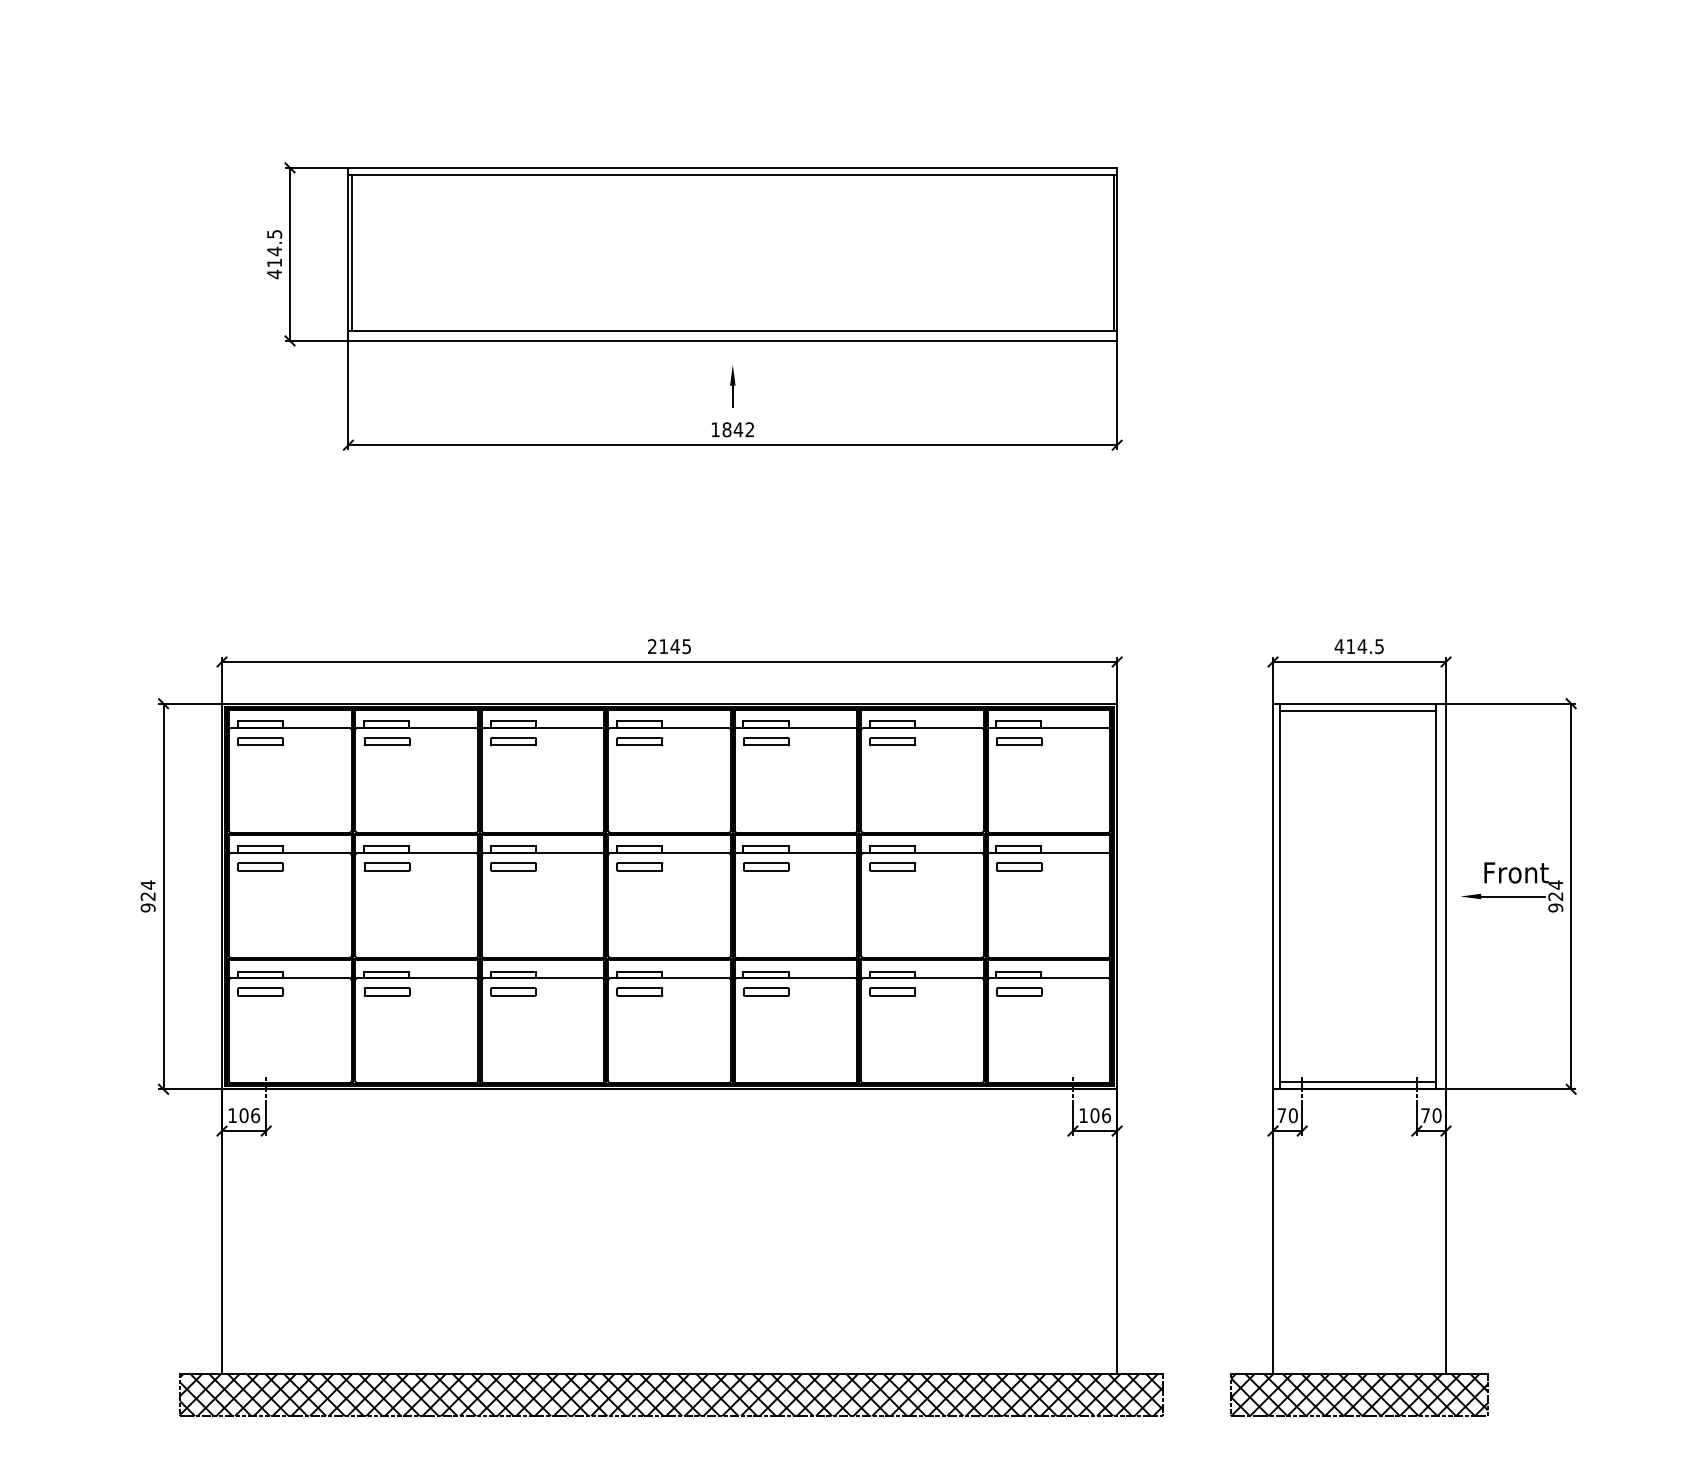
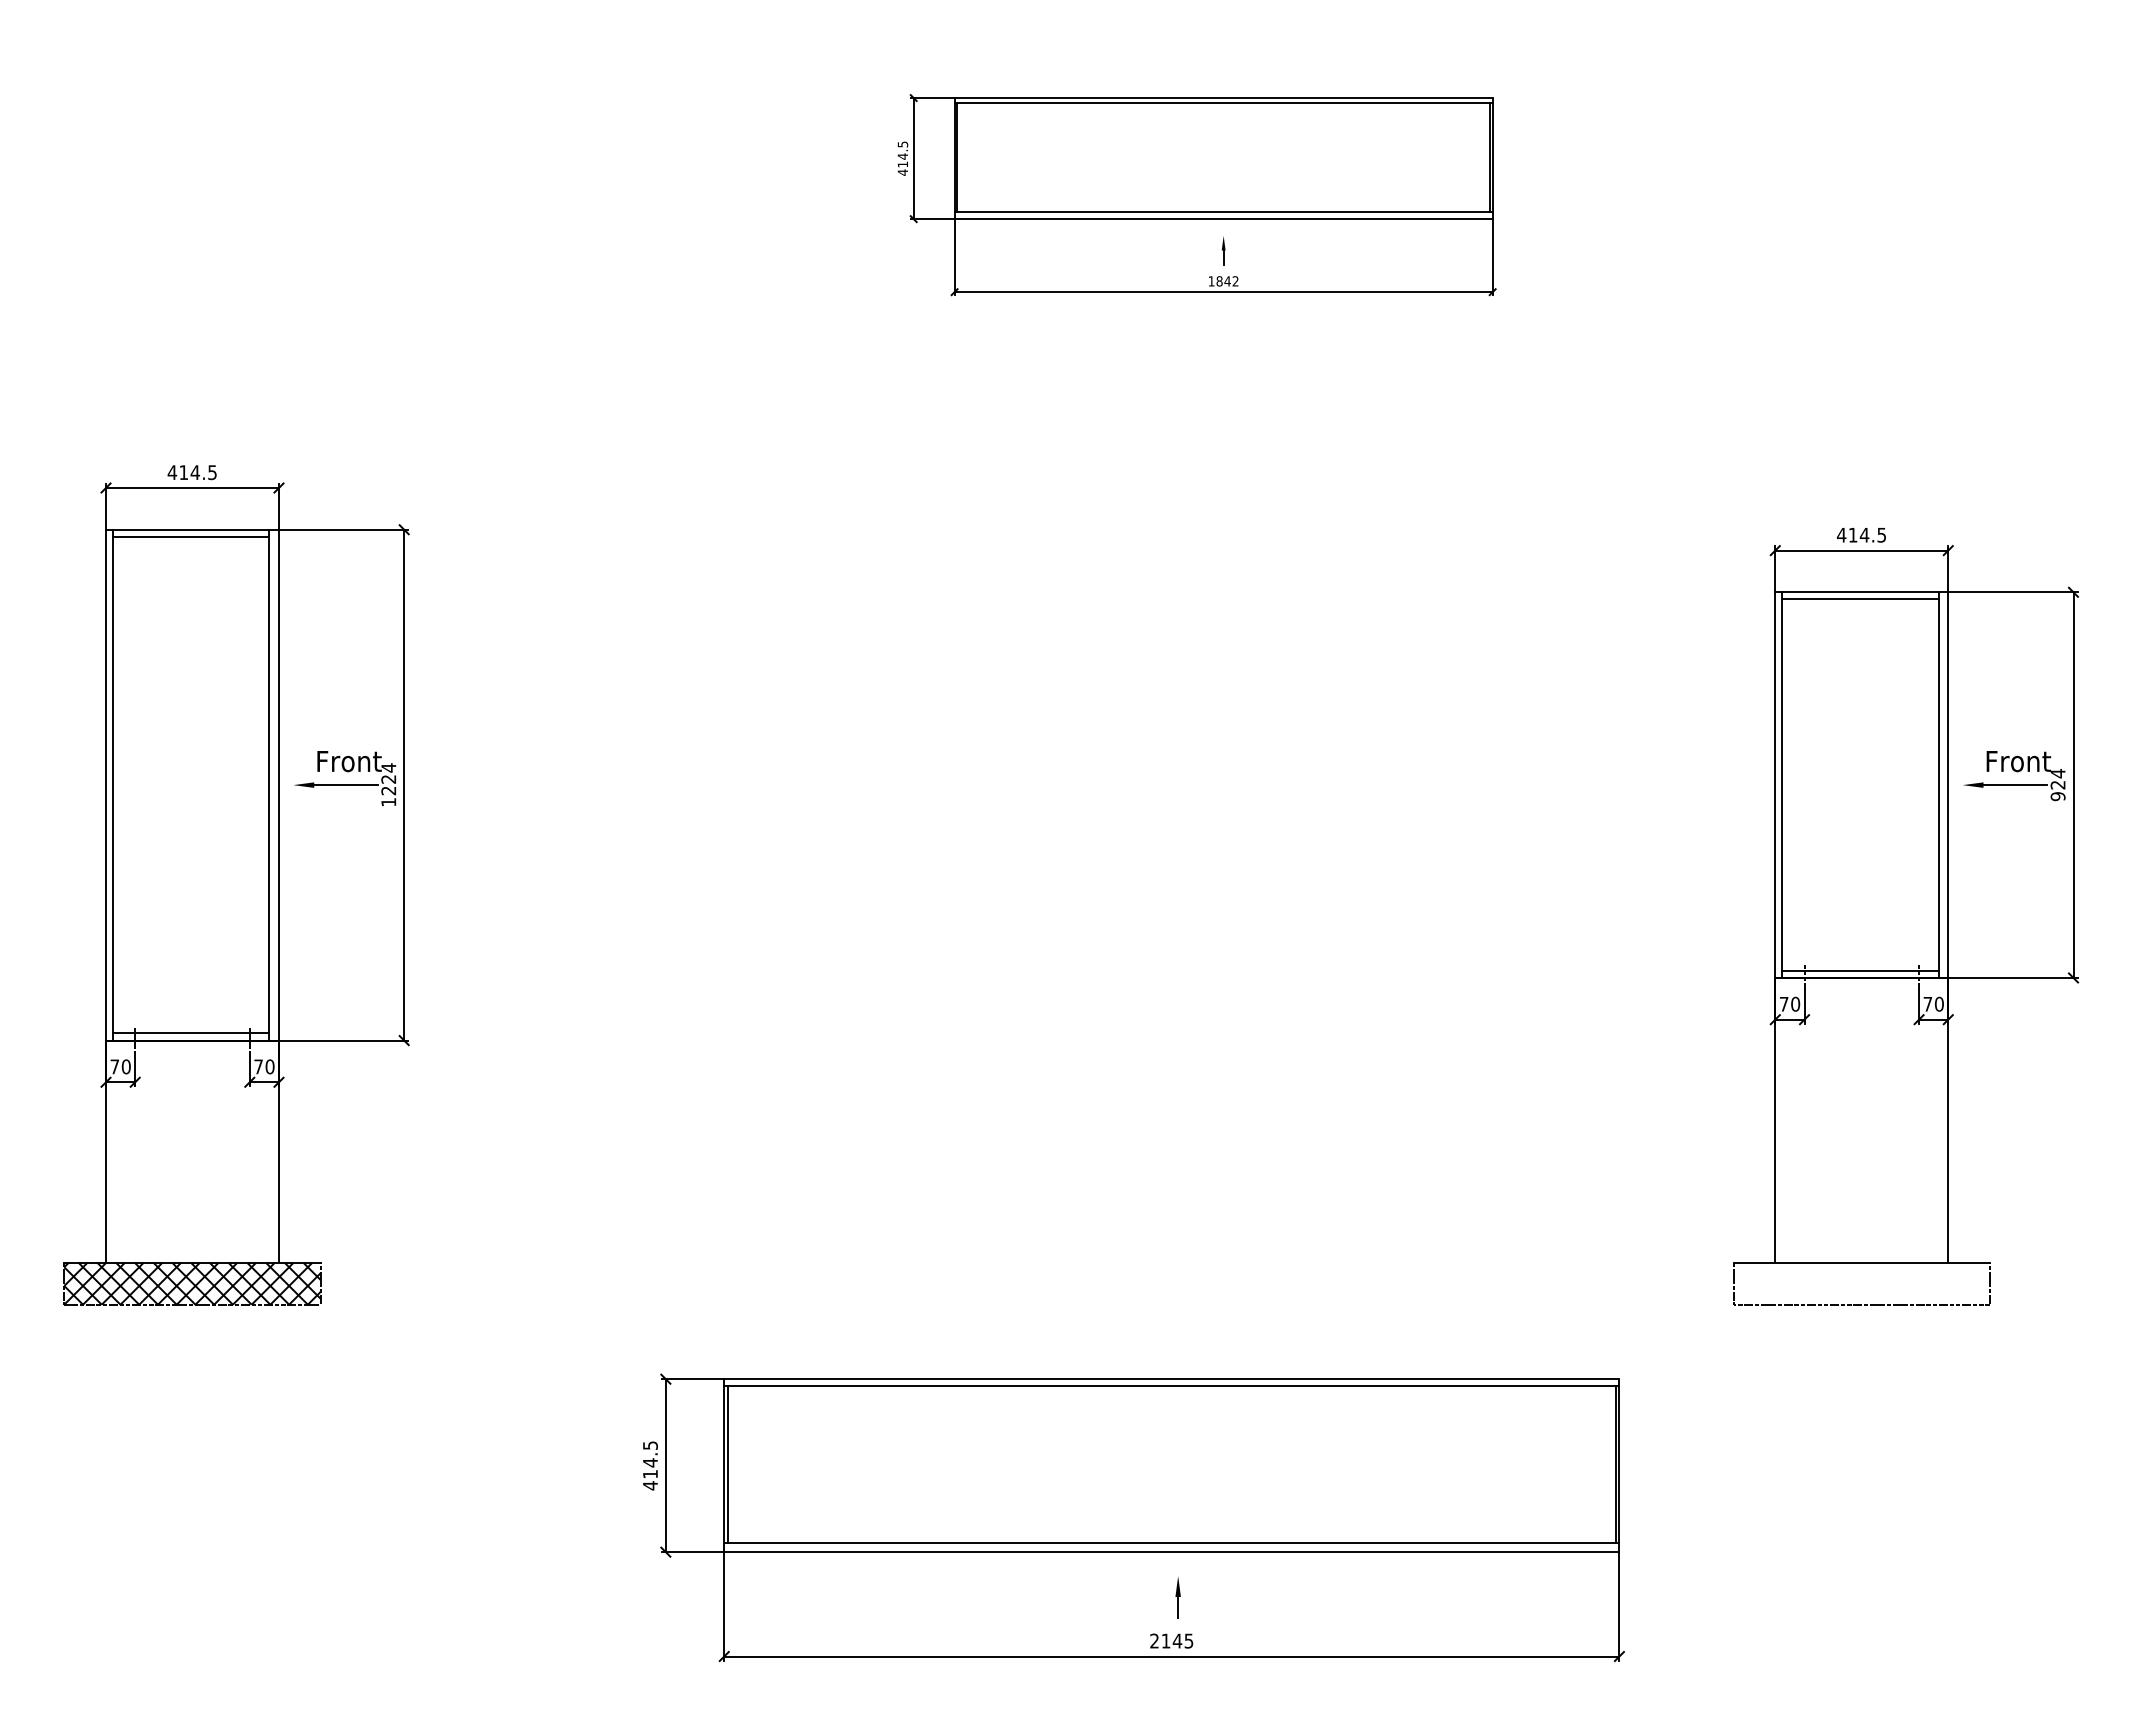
part: (694, 305) -> (1196, 194), size x0.7
part: (652, 1027) -> (1154, 916), removed
hatch: (1359, 1394) -> (1861, 1283), removed

